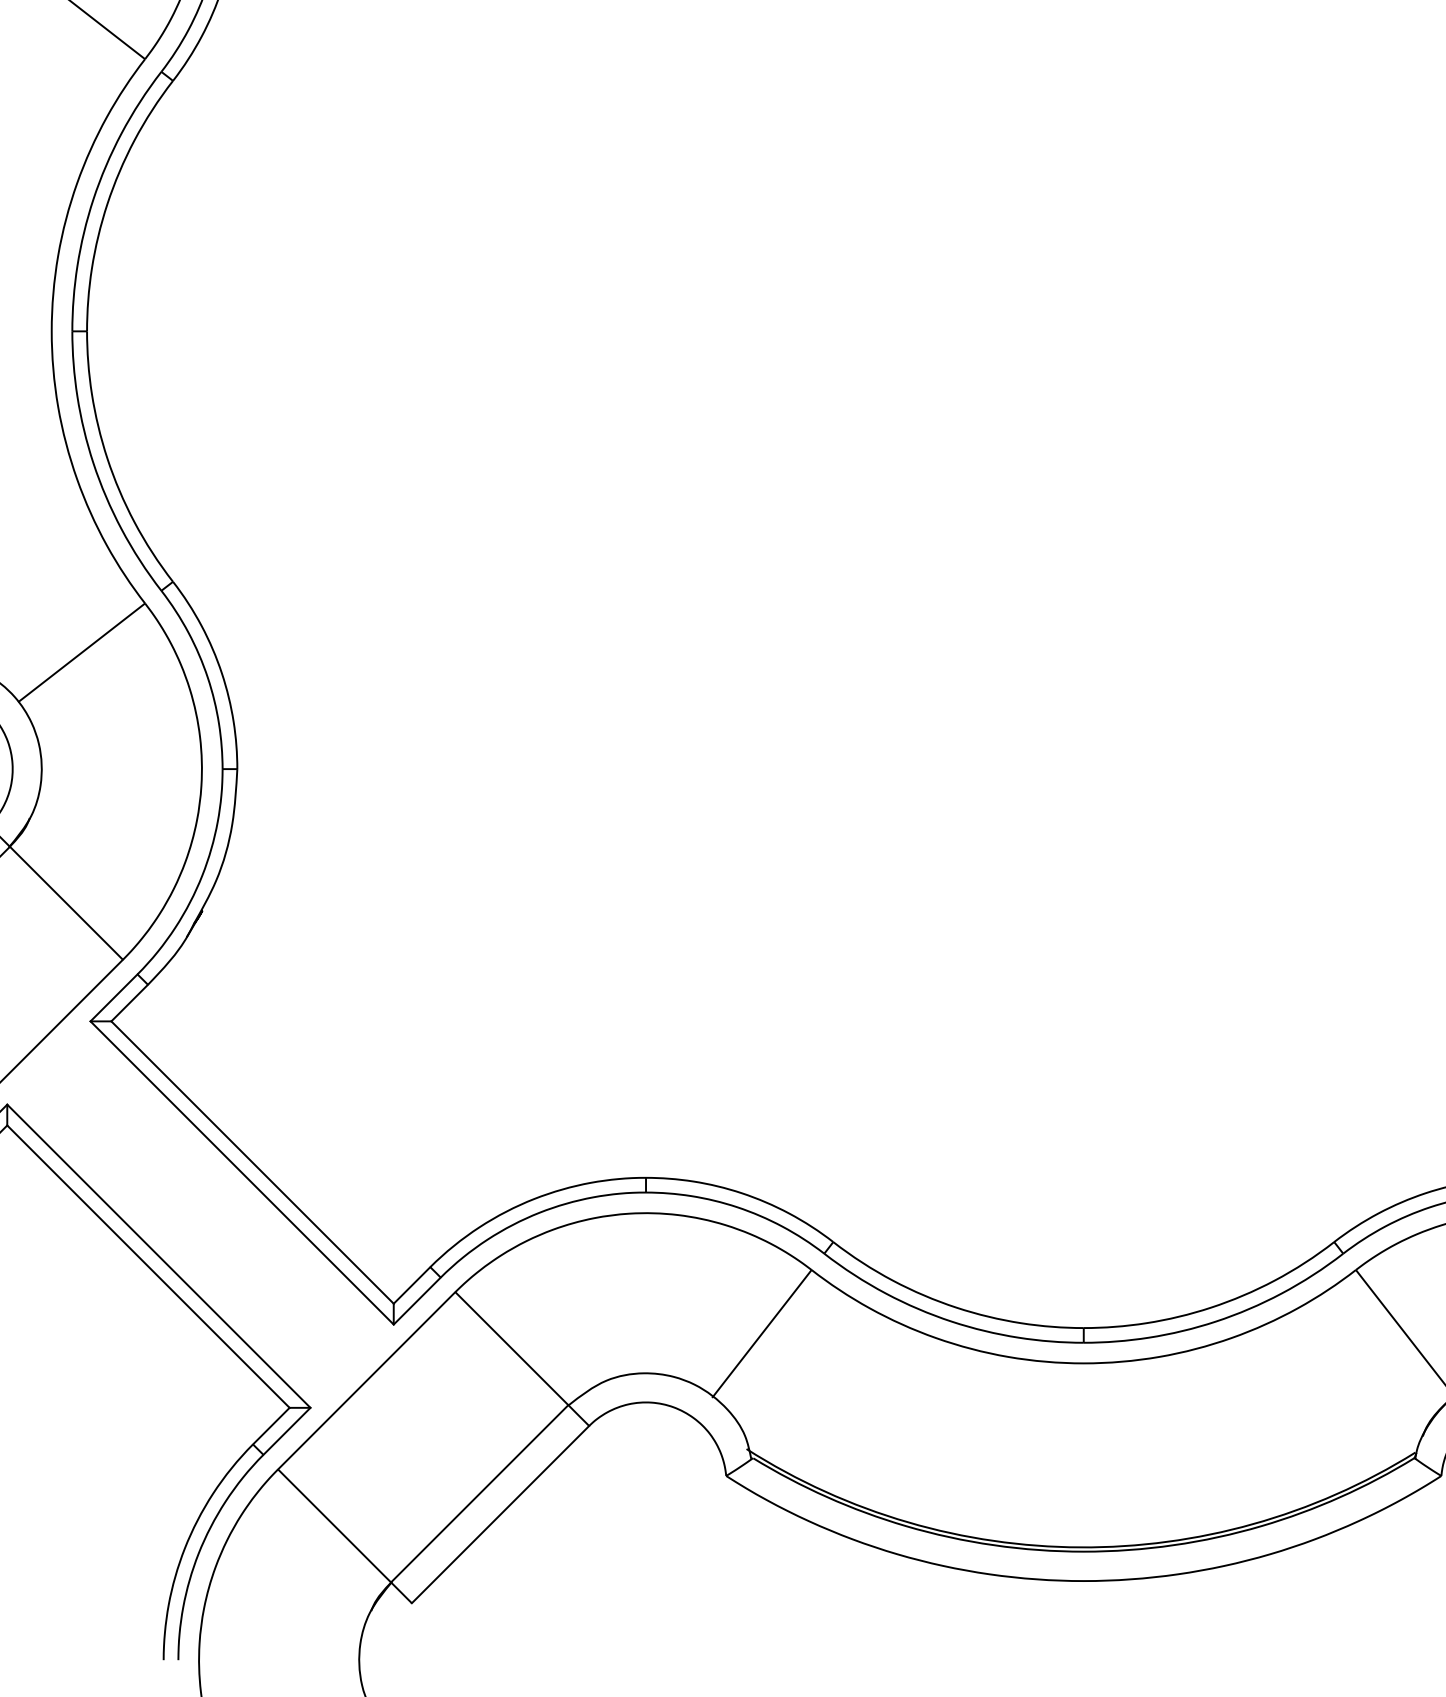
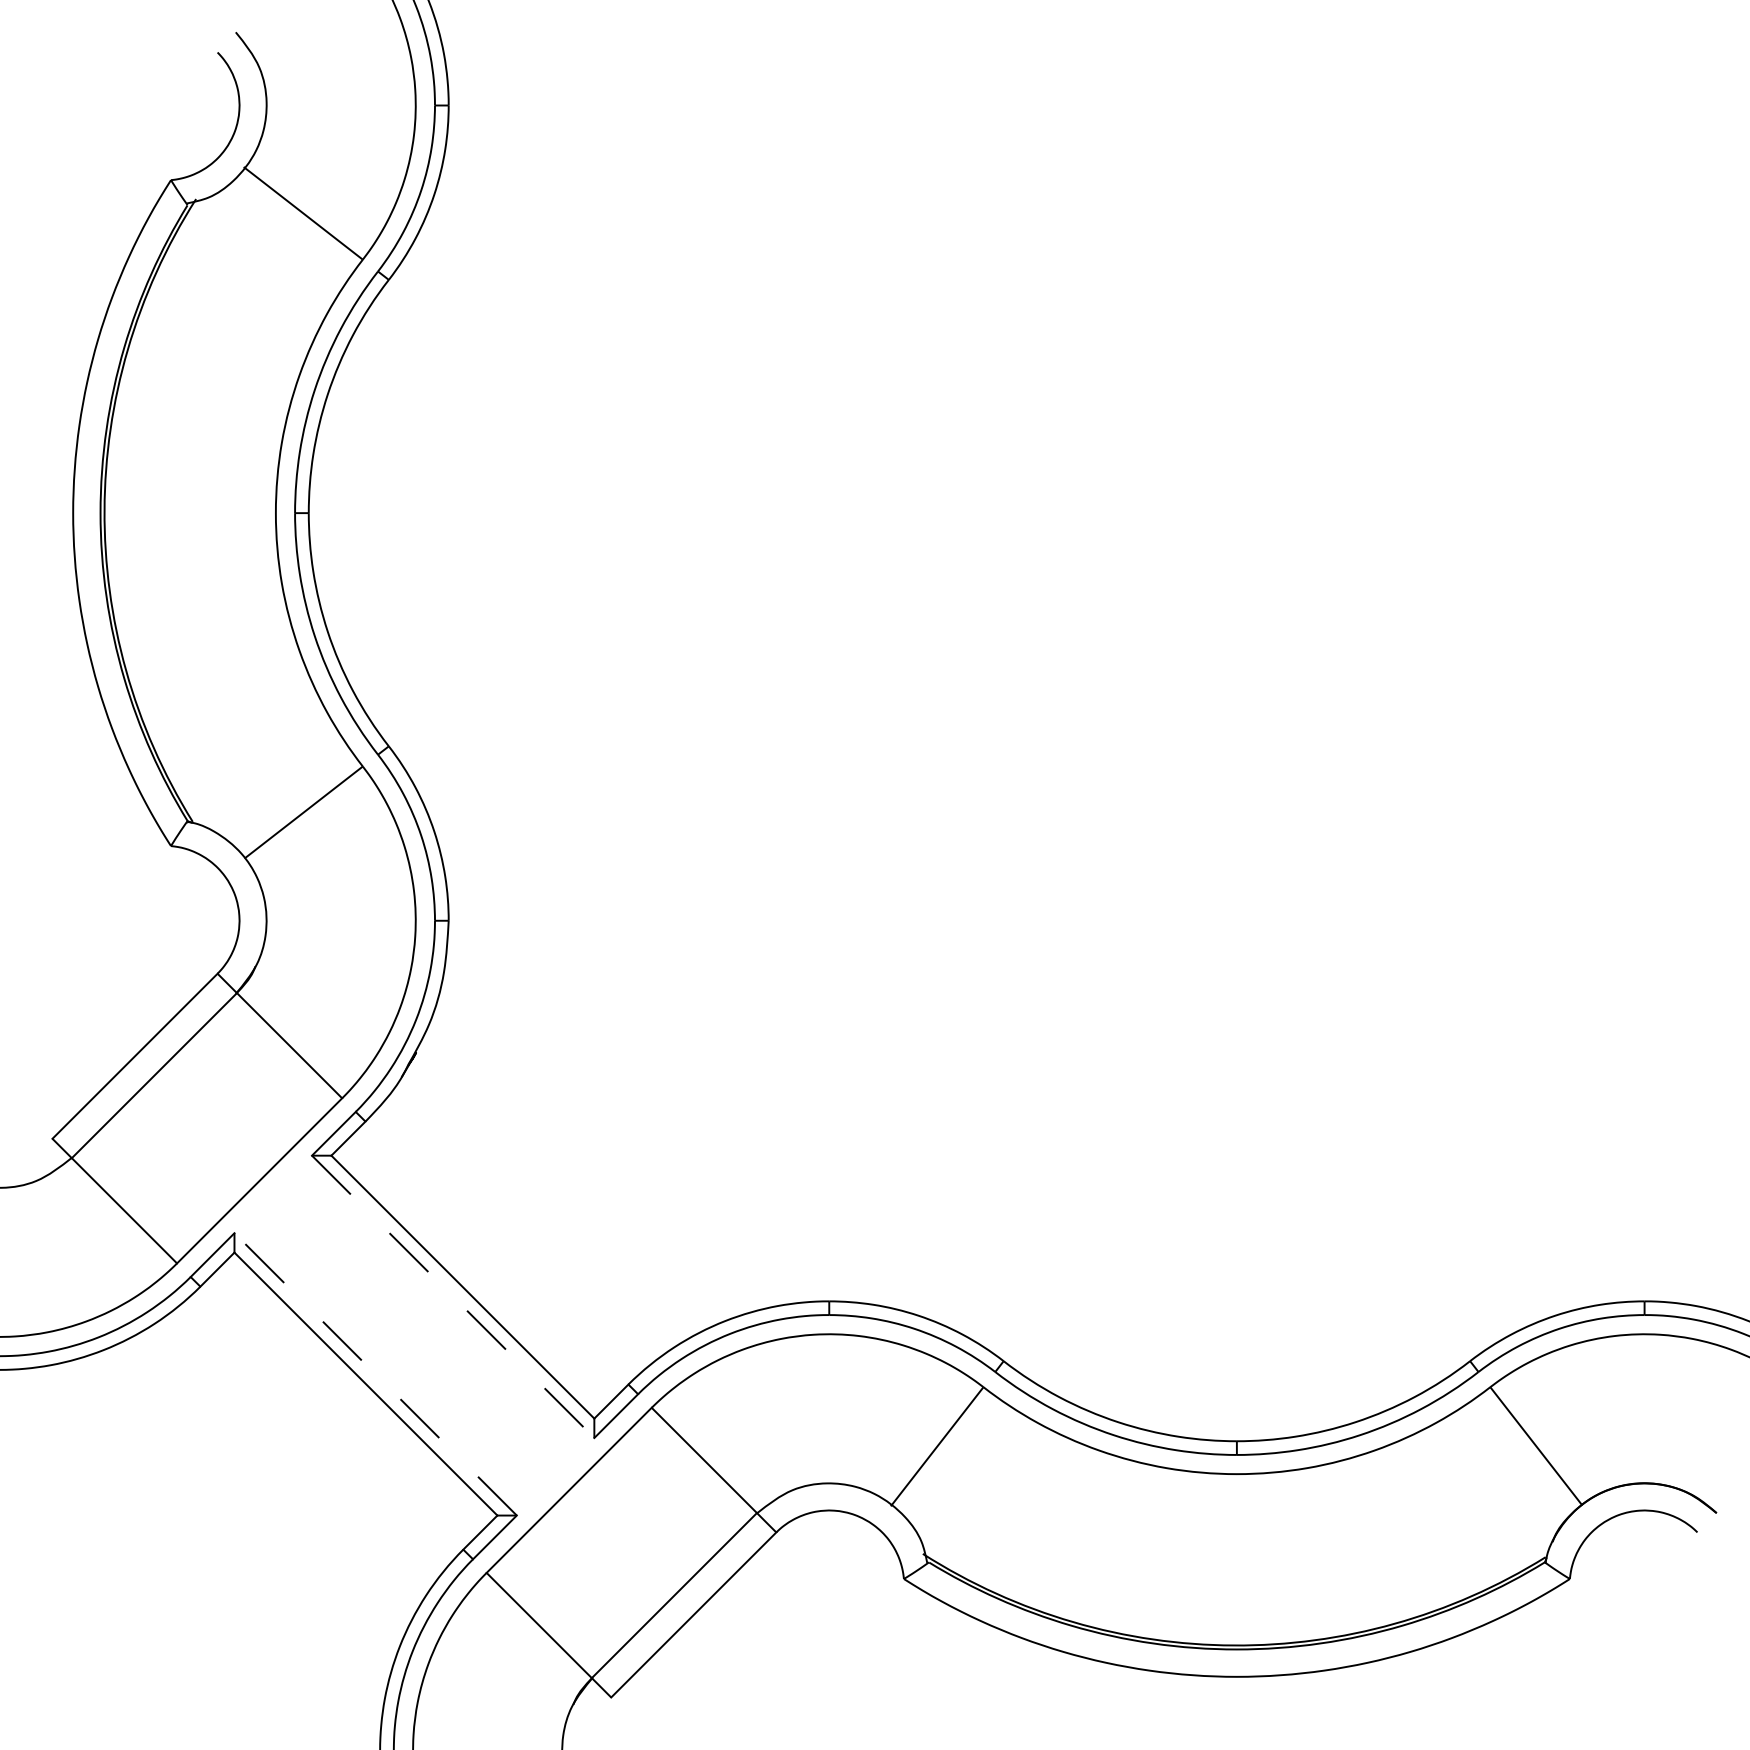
line: (242, 1172) -> (453, 1296), solid -> dashed
line: (158, 1256) -> (375, 1374), solid -> dashed

